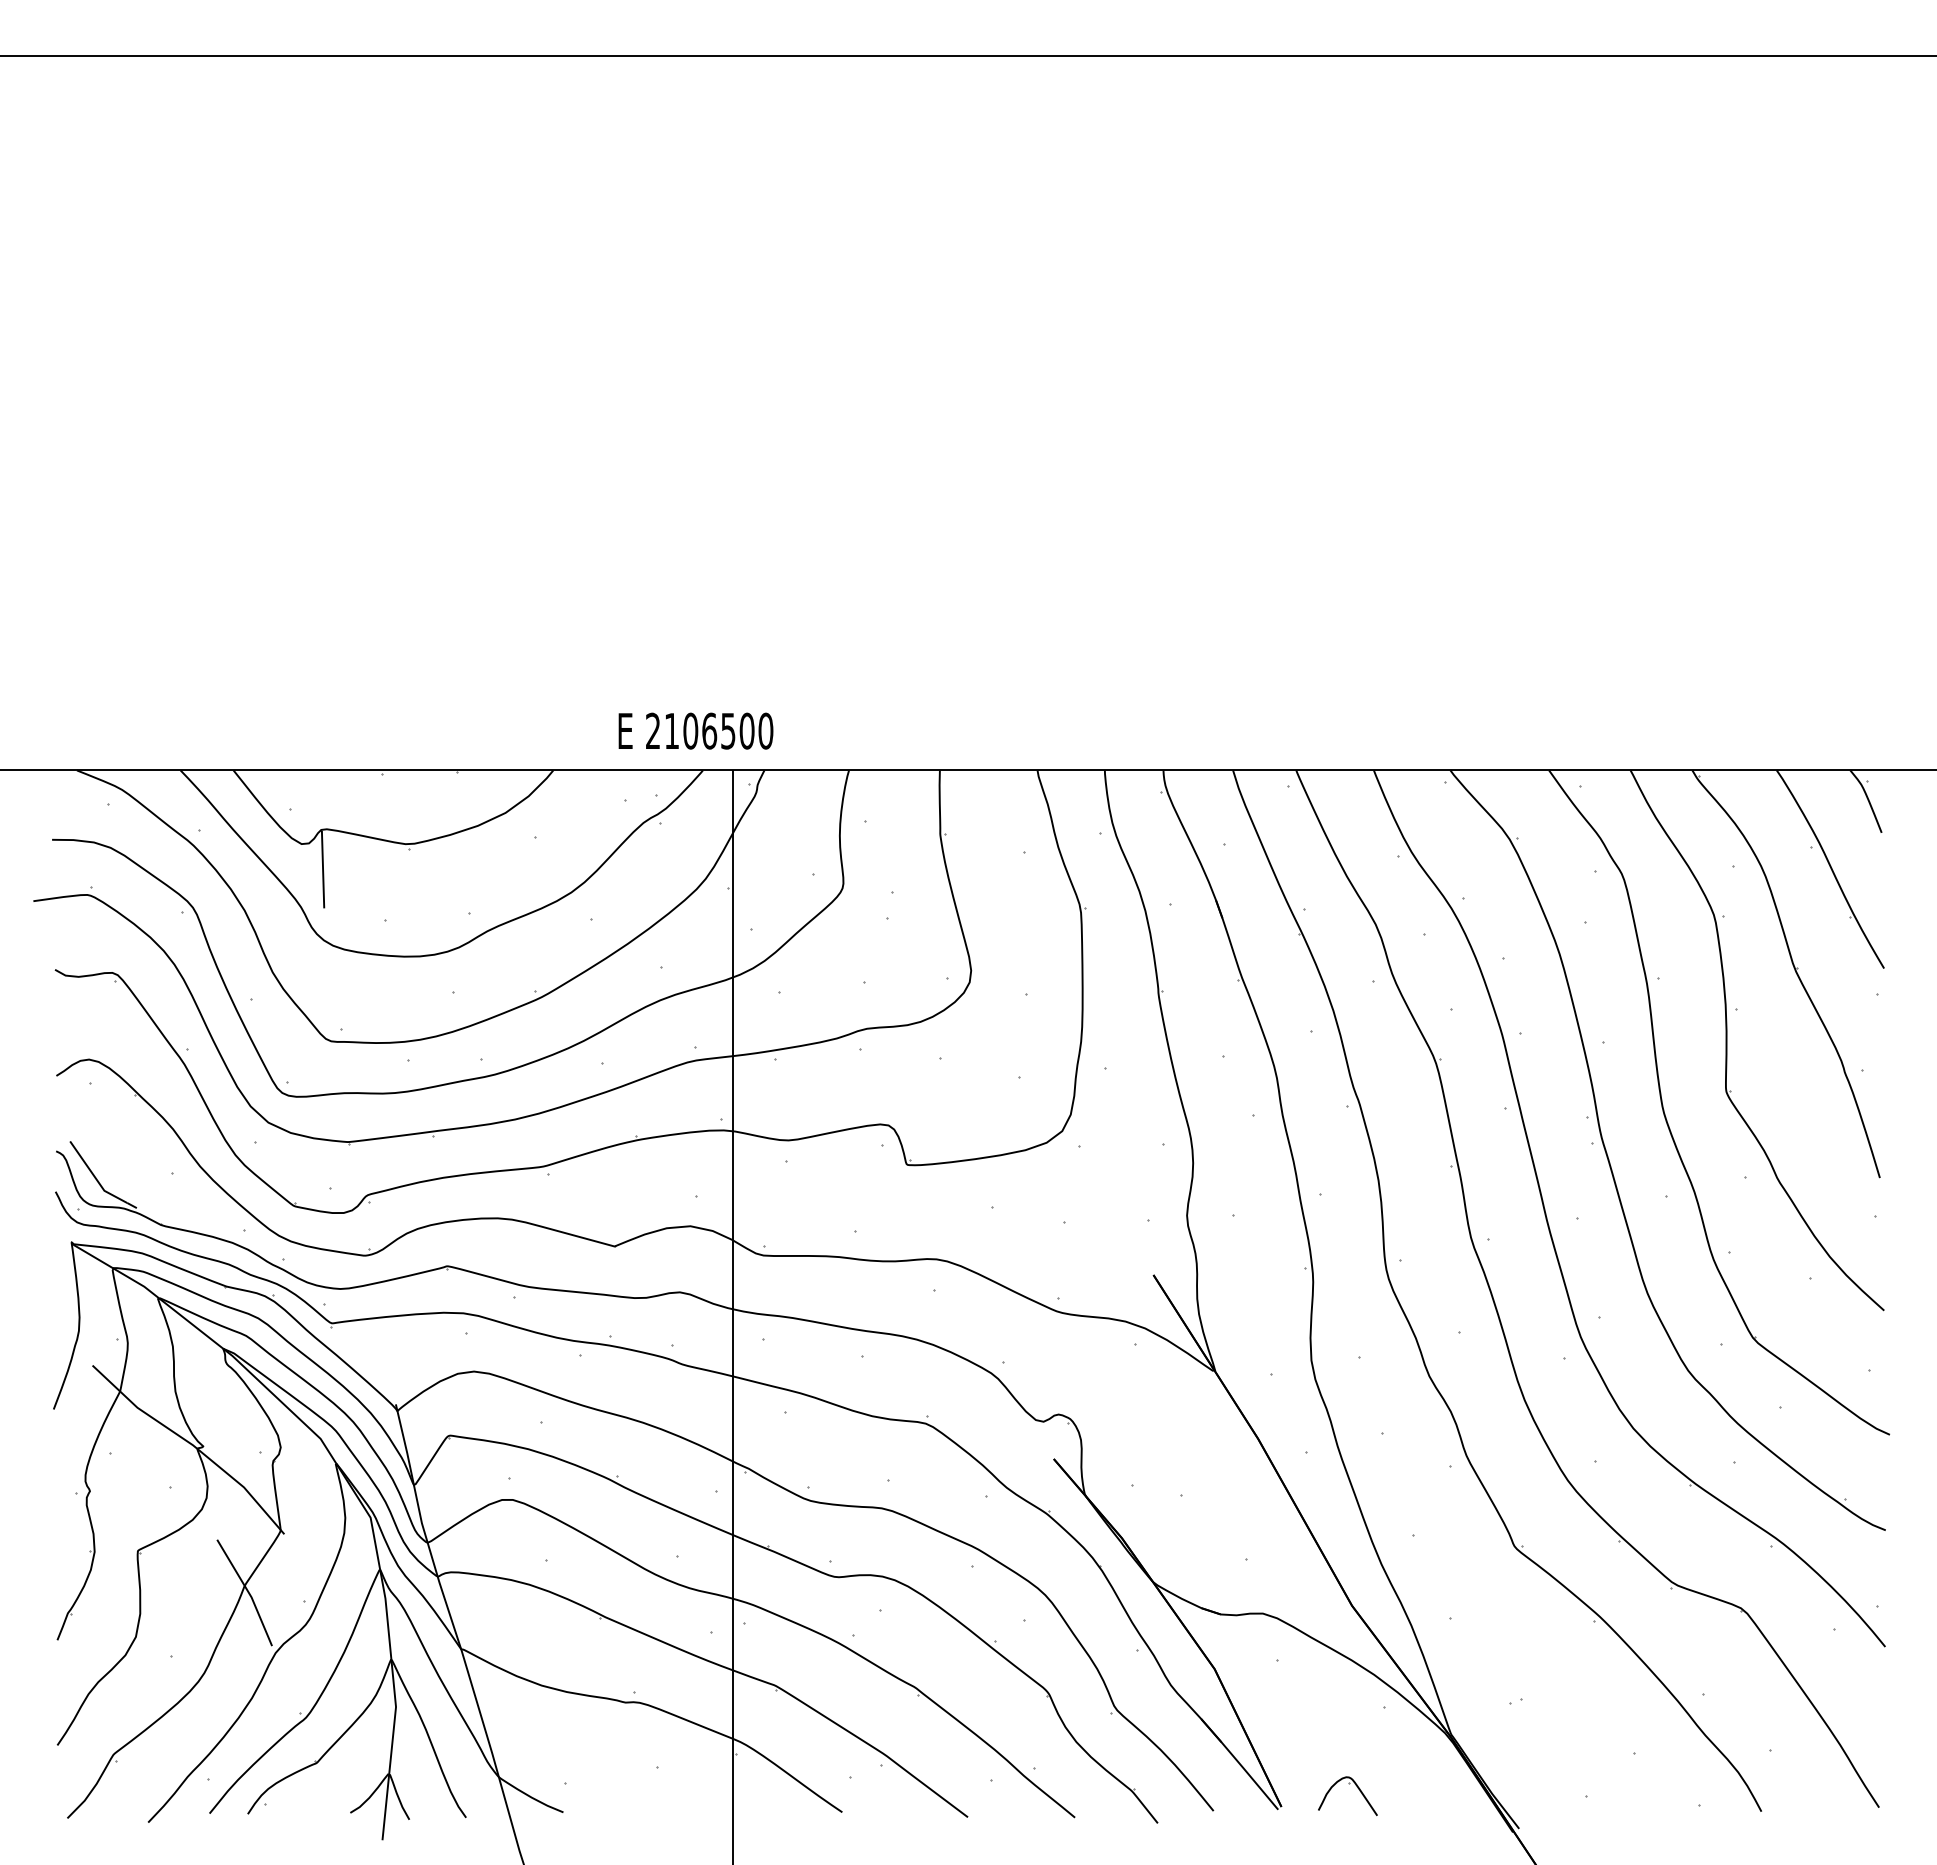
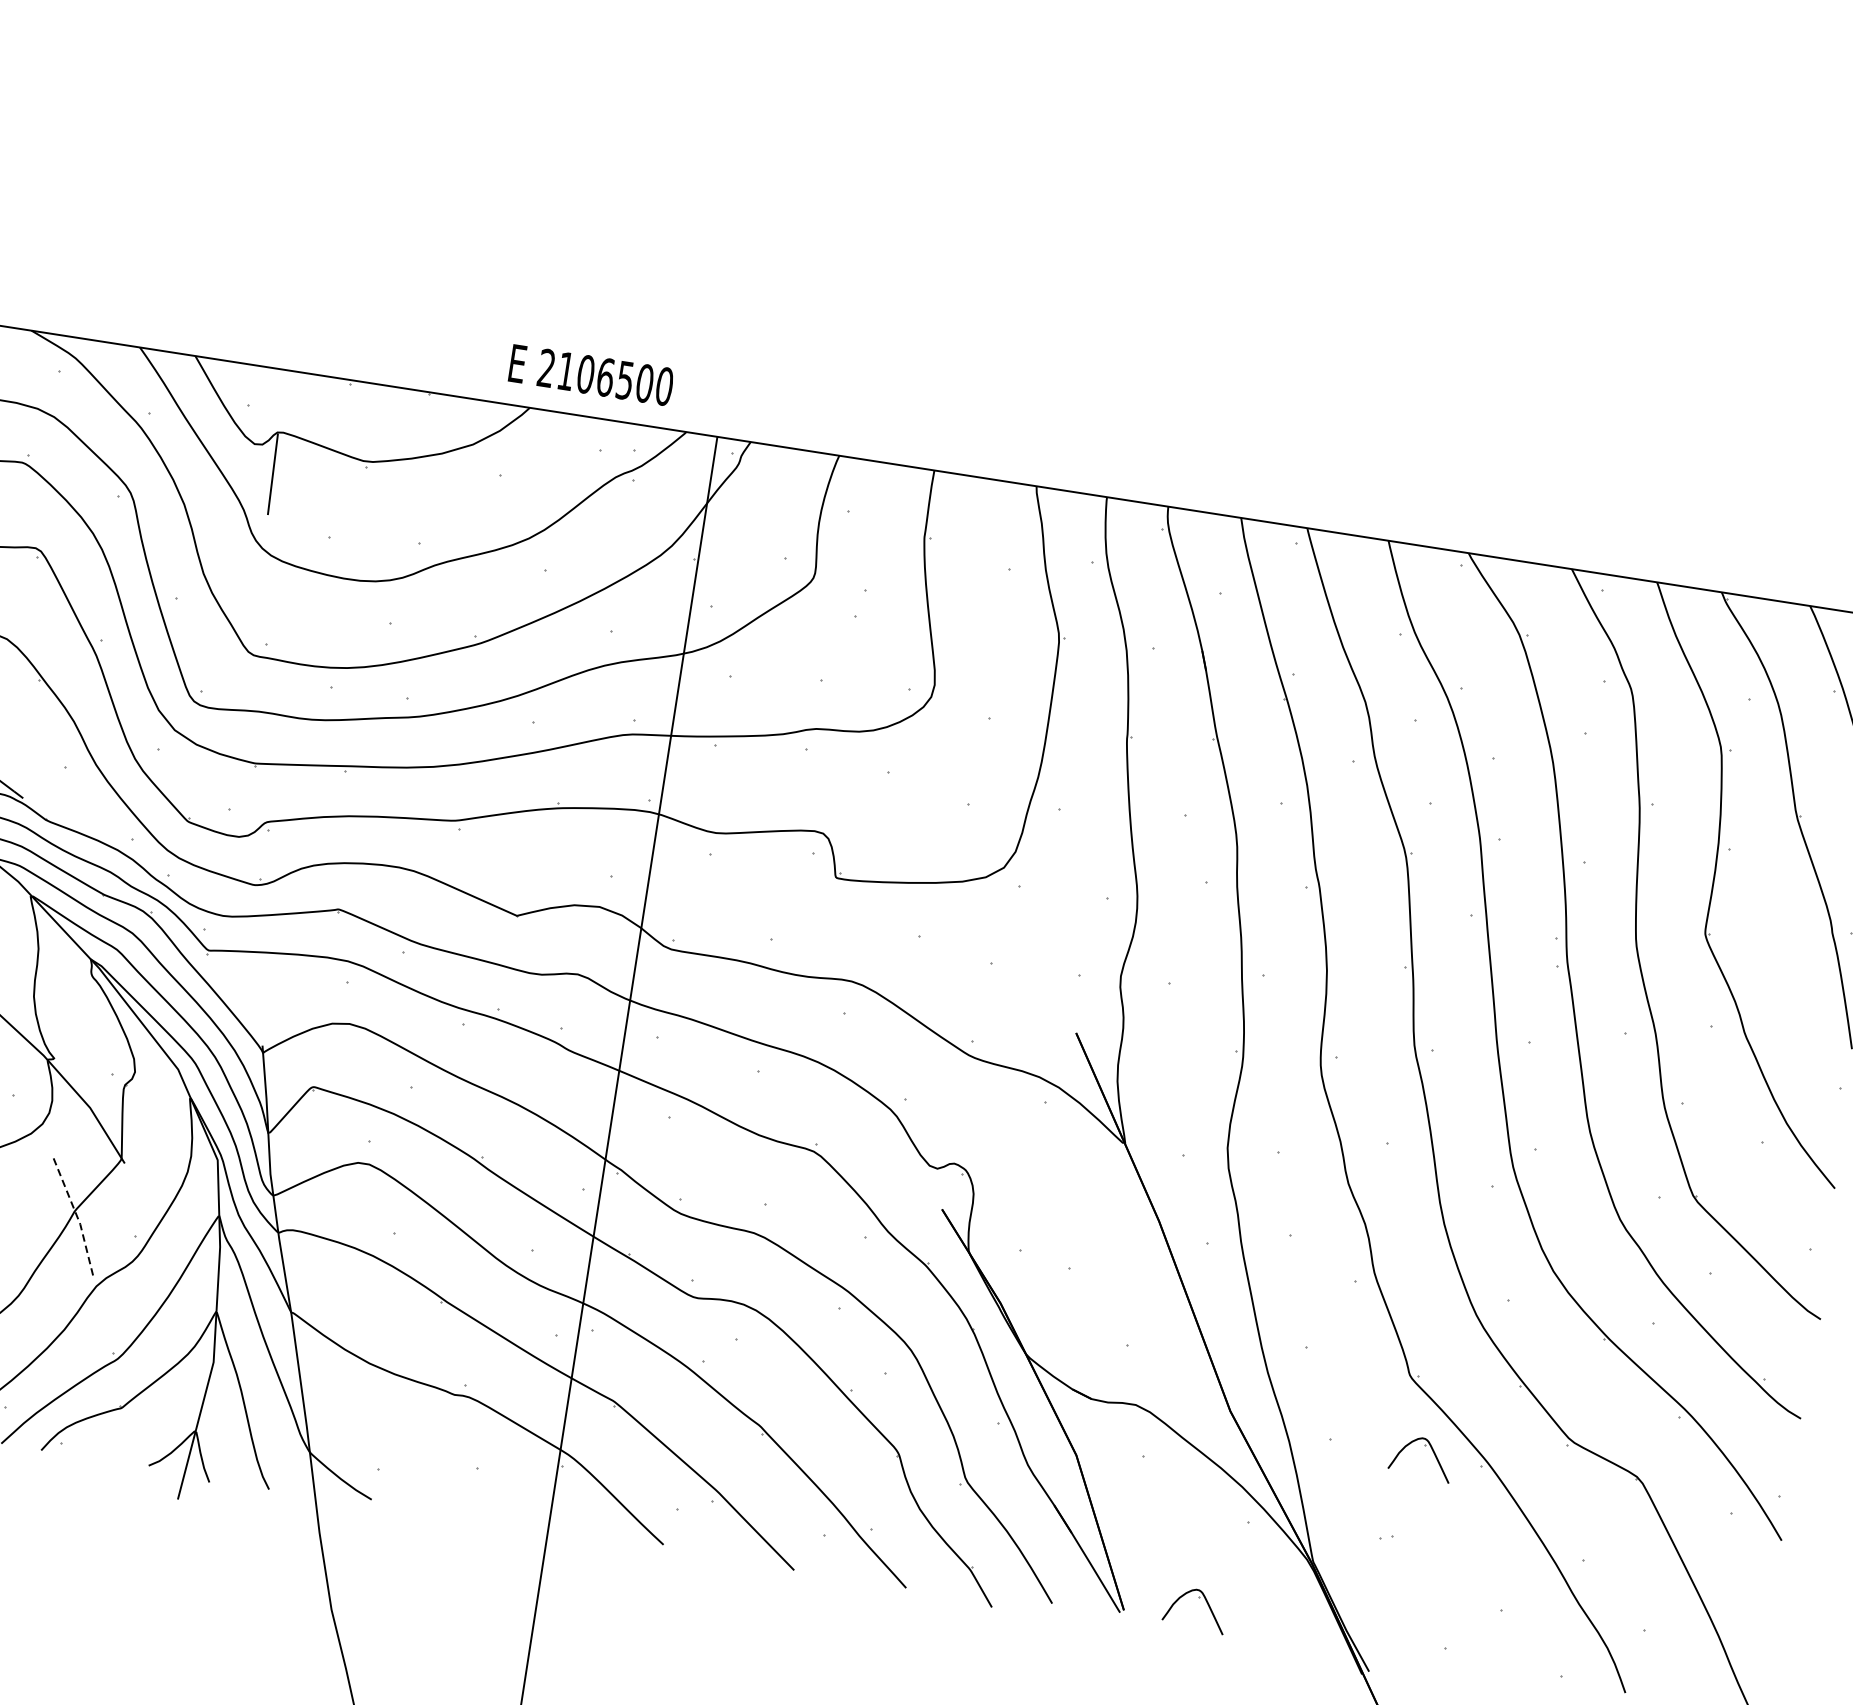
text: (695, 730) -> (590, 374), moved
line: (248, 1591) -> (77, 1217), solid -> dashed
part: (1538, 1610) -> (1424, 1446), added

